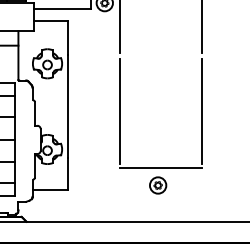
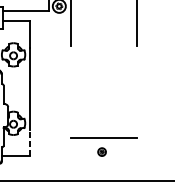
line: (119, 111) -> (71, 92), removed
line: (201, 111) -> (136, 92), removed
line: (67, 173) -> (29, 142), solid -> dashed
part: (158, 185) -> (102, 152), size x0.6

